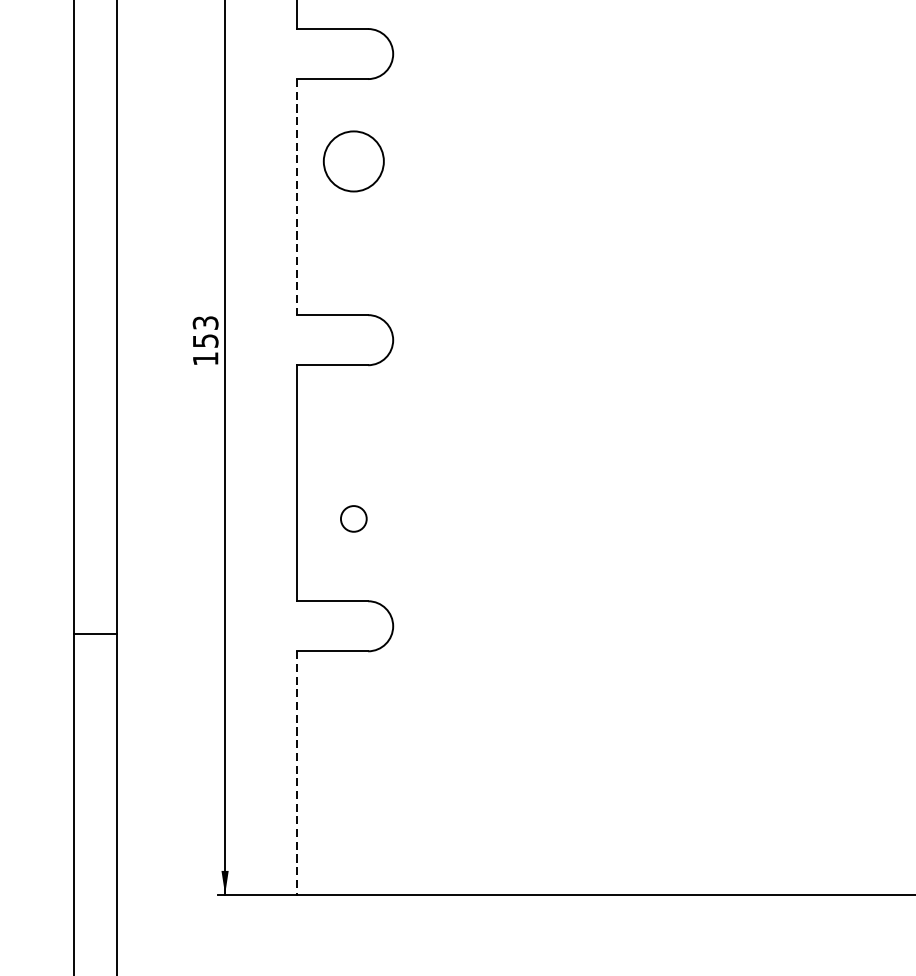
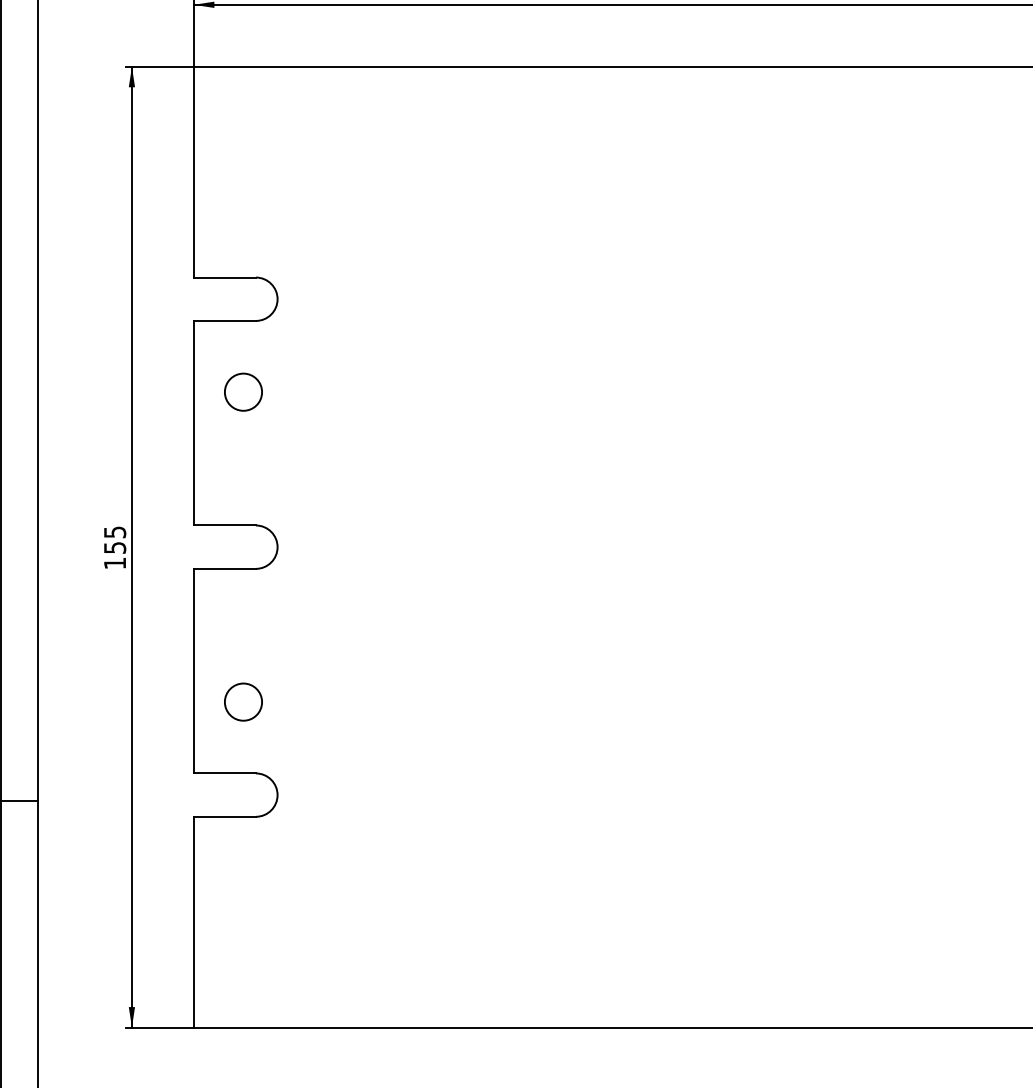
circle: (353, 160) -> (243, 391), size x0.71
line: (296, 197) -> (193, 423), dashed -> solid
text: (204, 322) -> (114, 531), 153 -> 155
circle: (353, 518) -> (243, 701), size x1.67
line: (296, 773) -> (193, 922), dashed -> solid

